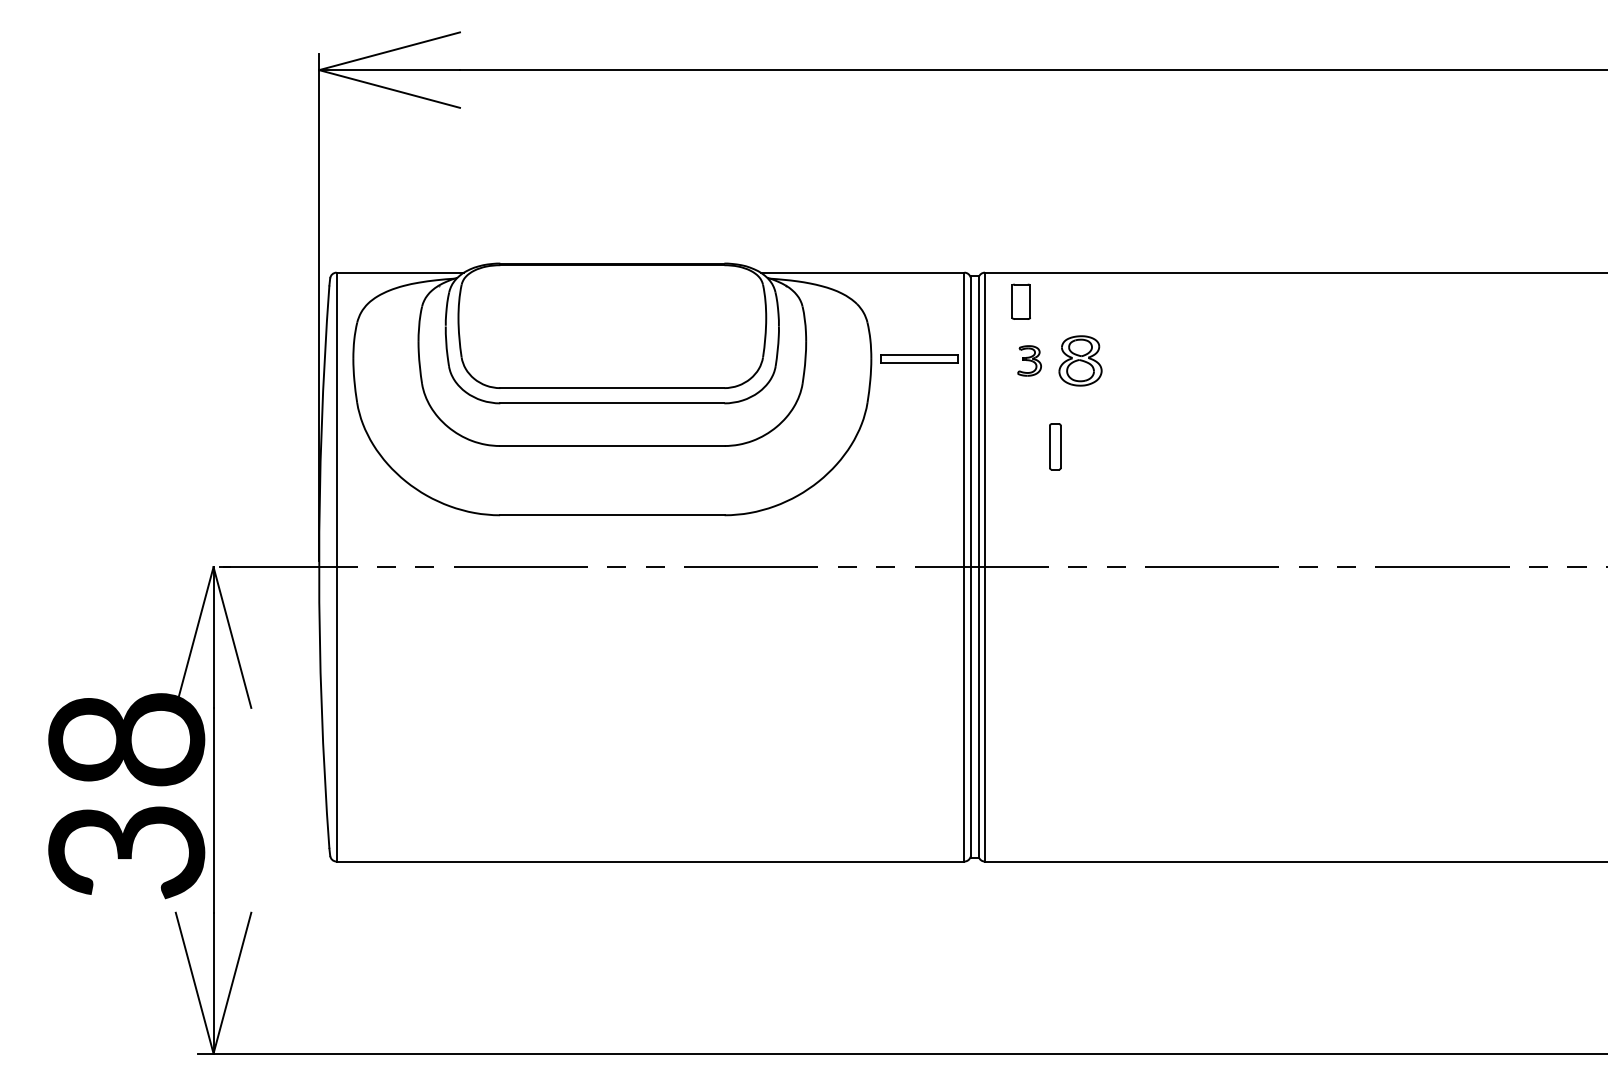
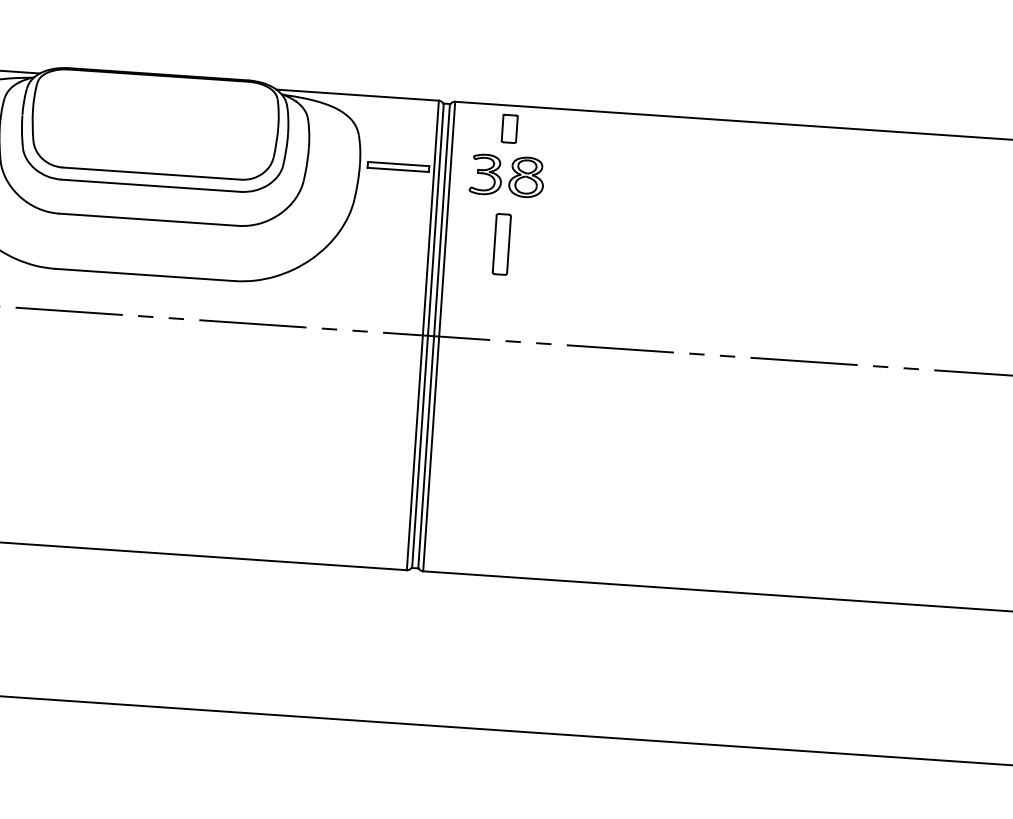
part: (1020, 301) -> (509, 128), moved
part: (1029, 360) -> (485, 174), size x1.67
part: (1055, 446) -> (502, 244), size x1.67

